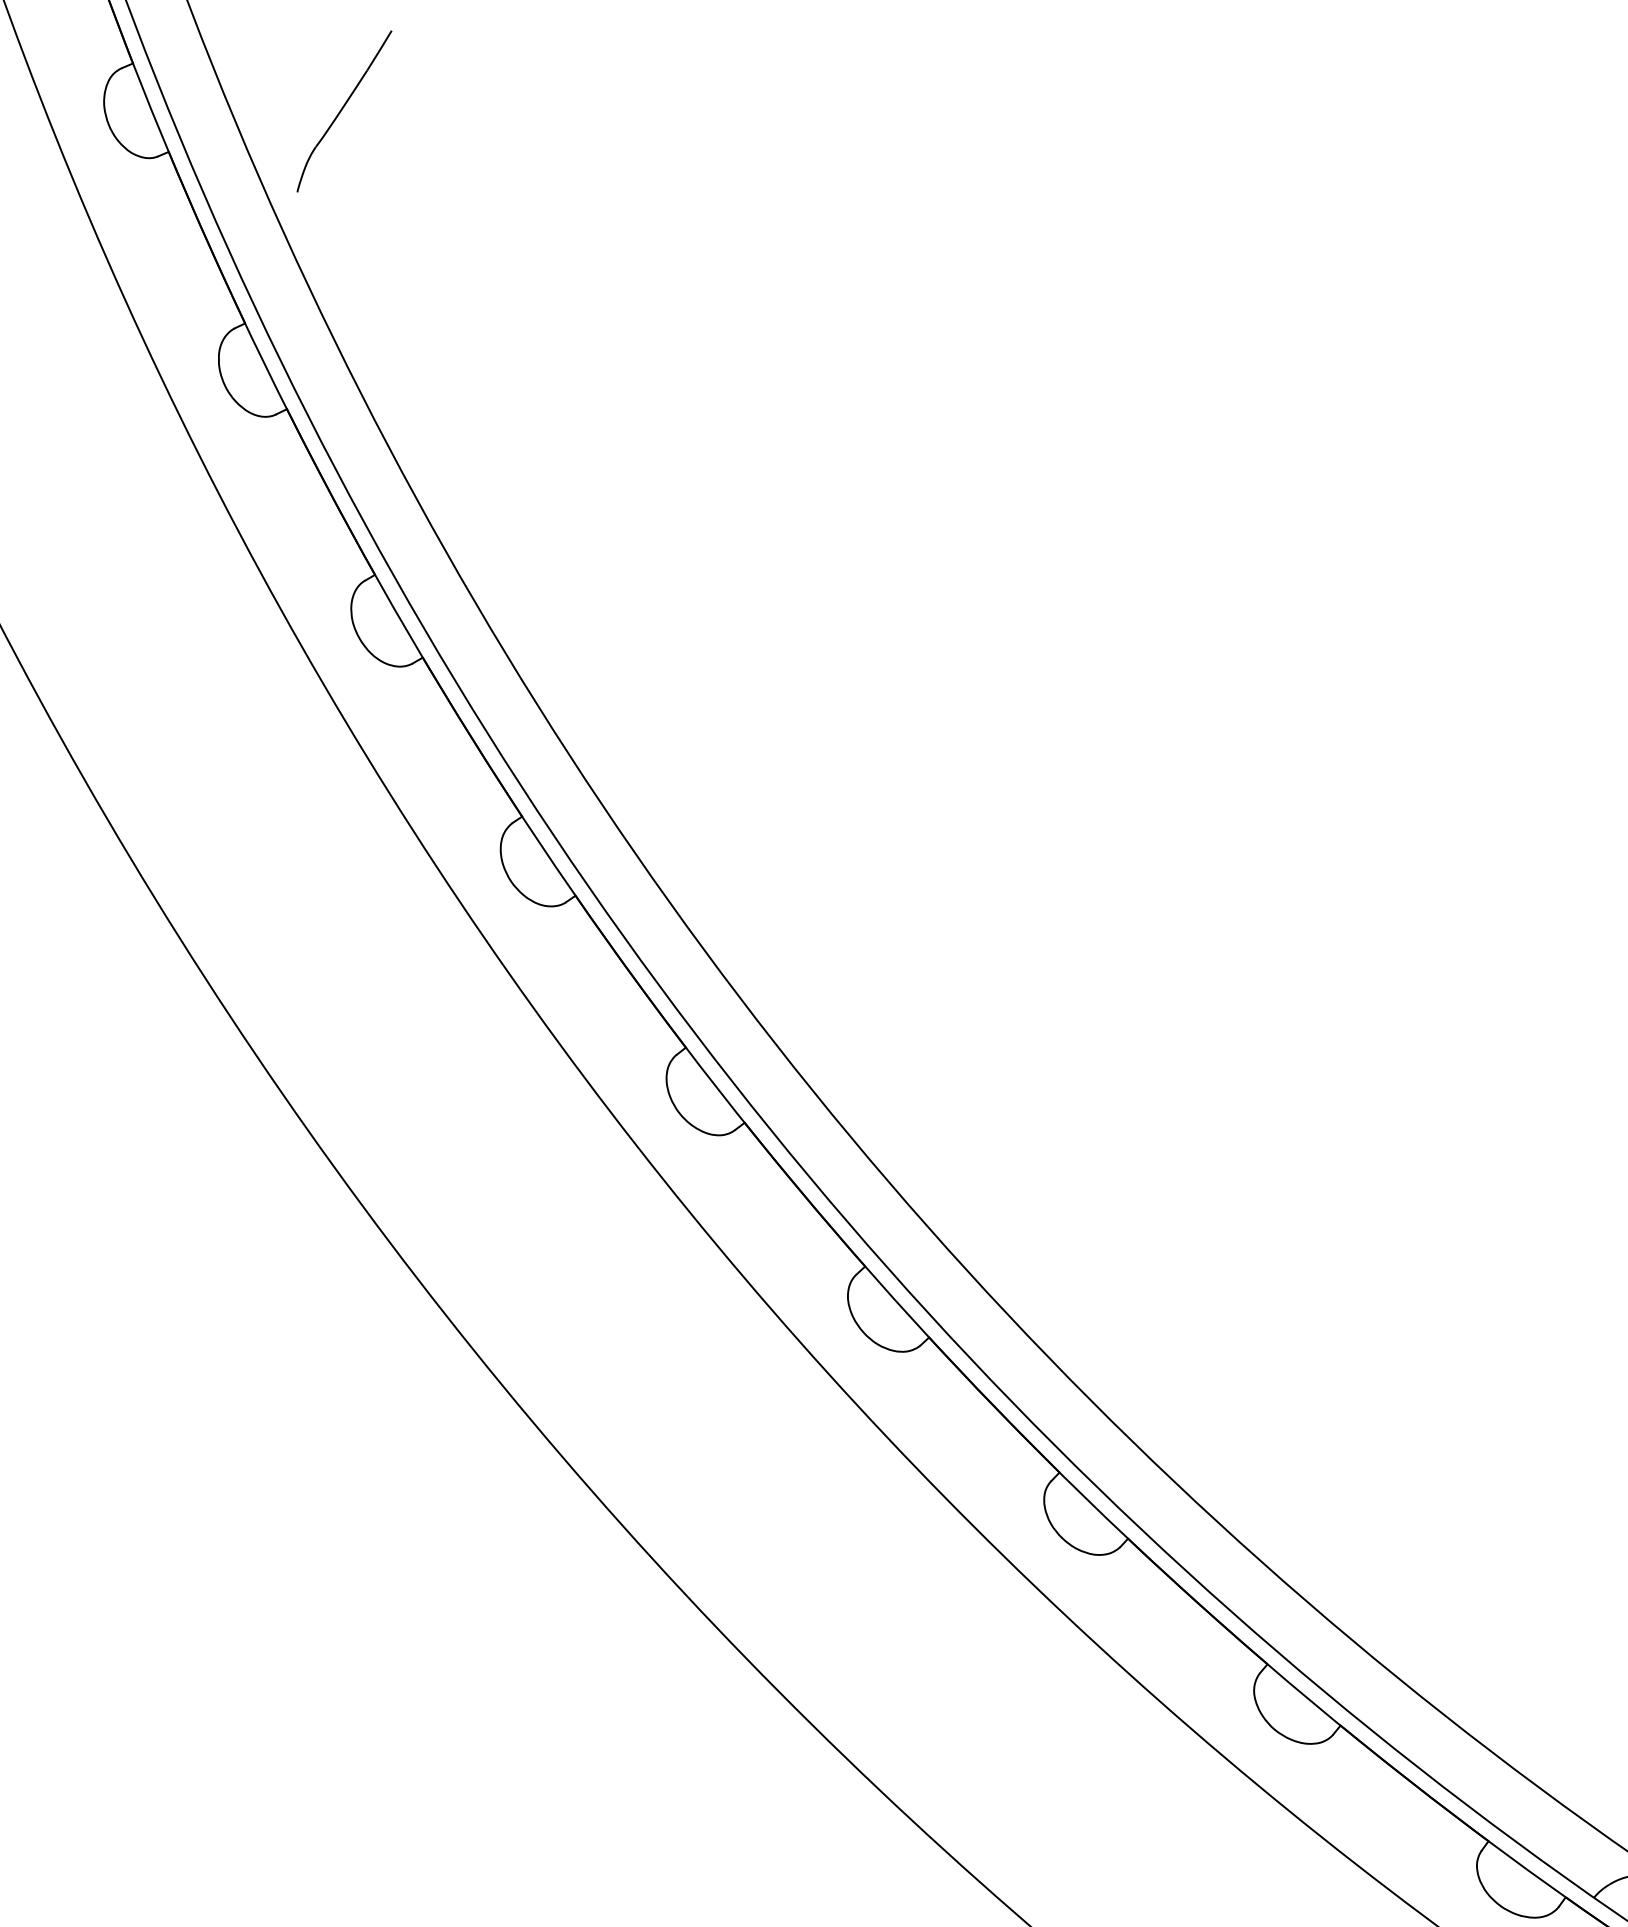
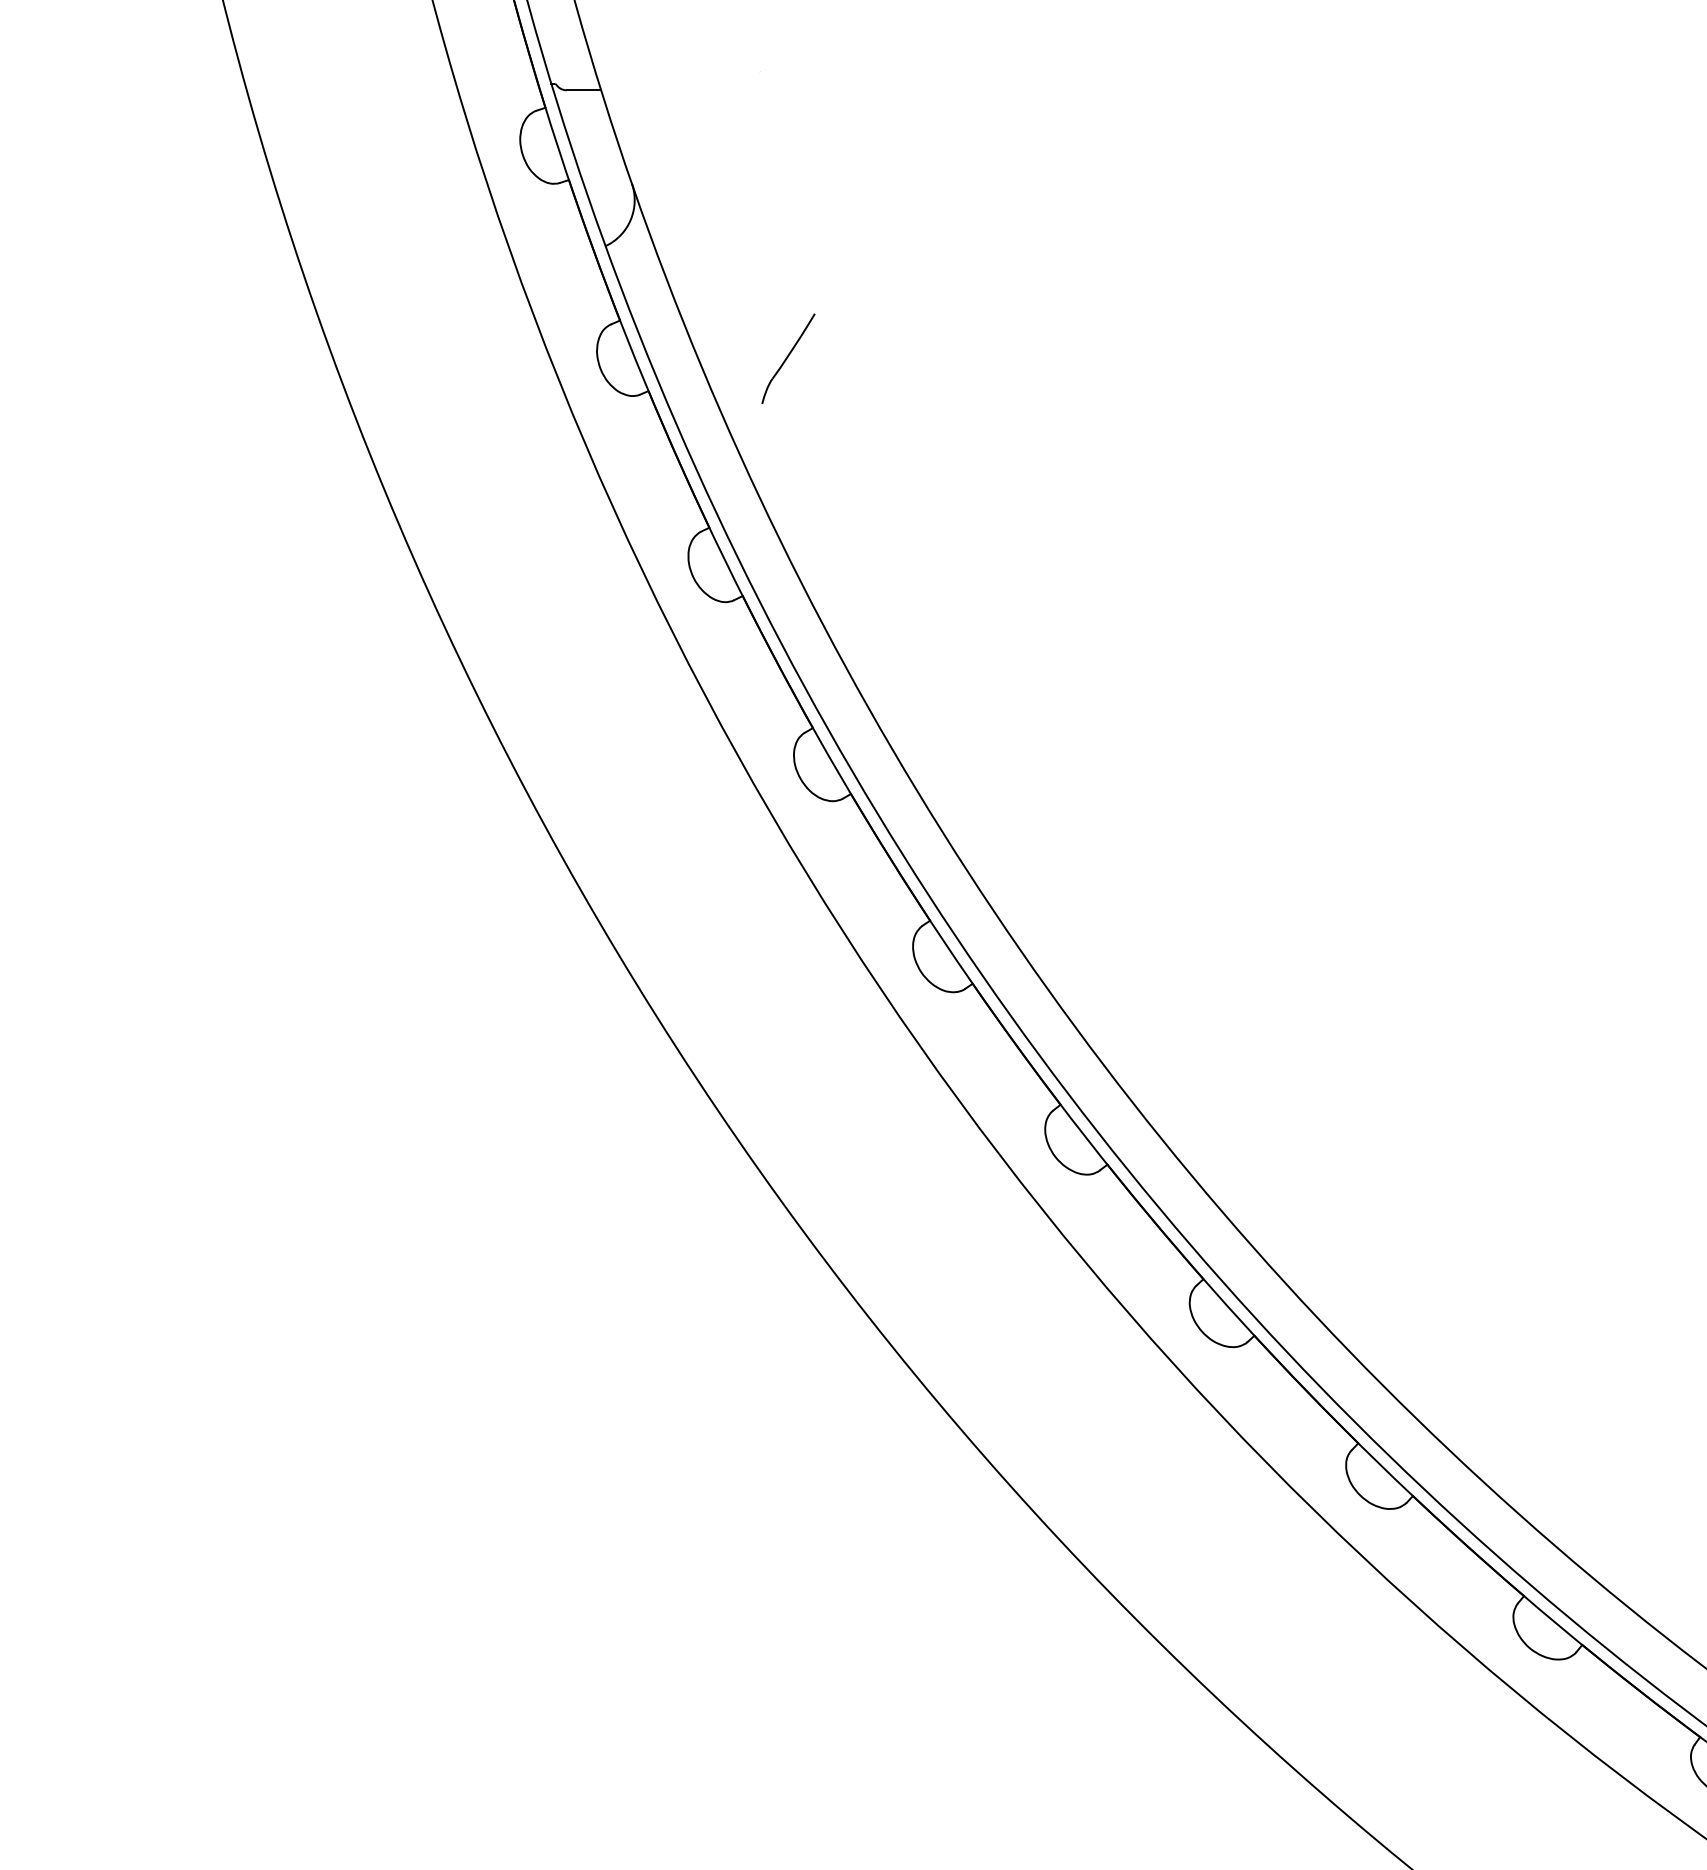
part: (344, 111) -> (788, 358), size x0.7

